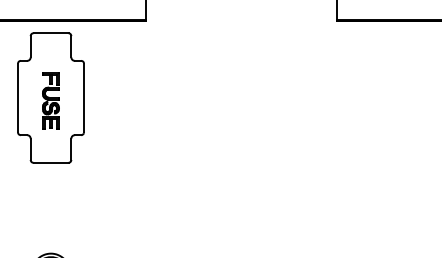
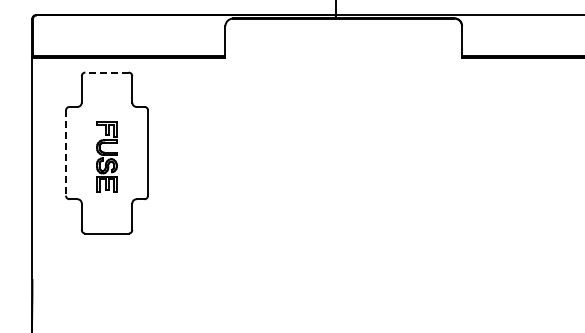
line: (51, 33) -> (107, 72), solid -> dashed
line: (18, 98) -> (66, 153), solid -> dashed

